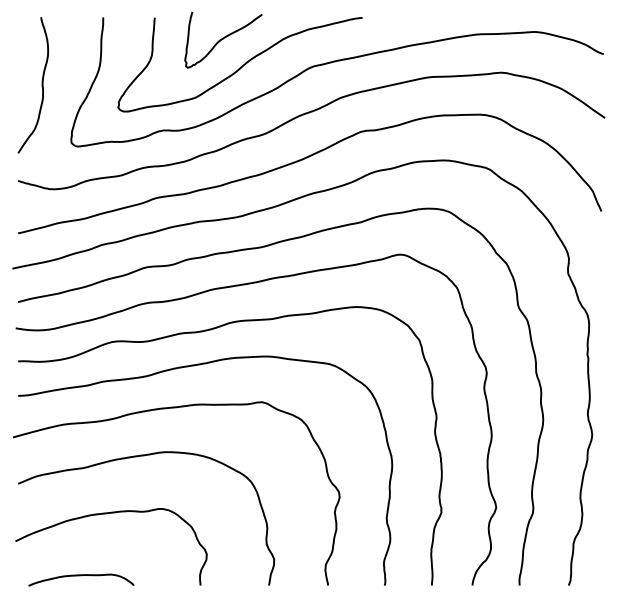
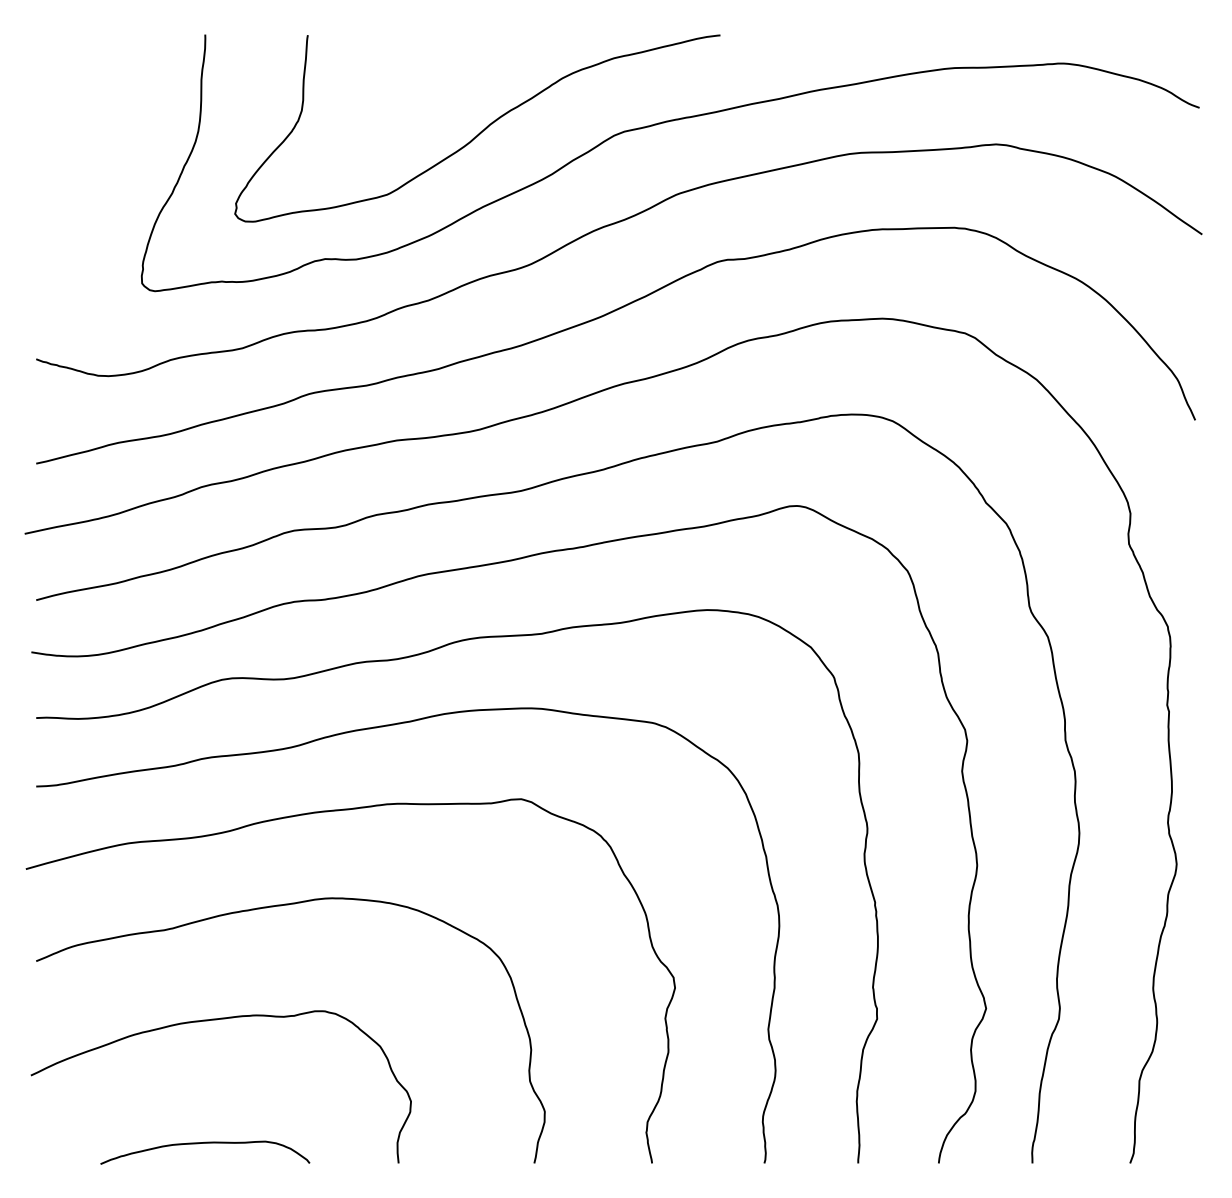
curve: (223, 39) -> (444, 78), removed
curve: (41, 85) -> (82, 169), removed
curve: (81, 576) -> (205, 1145), moved

